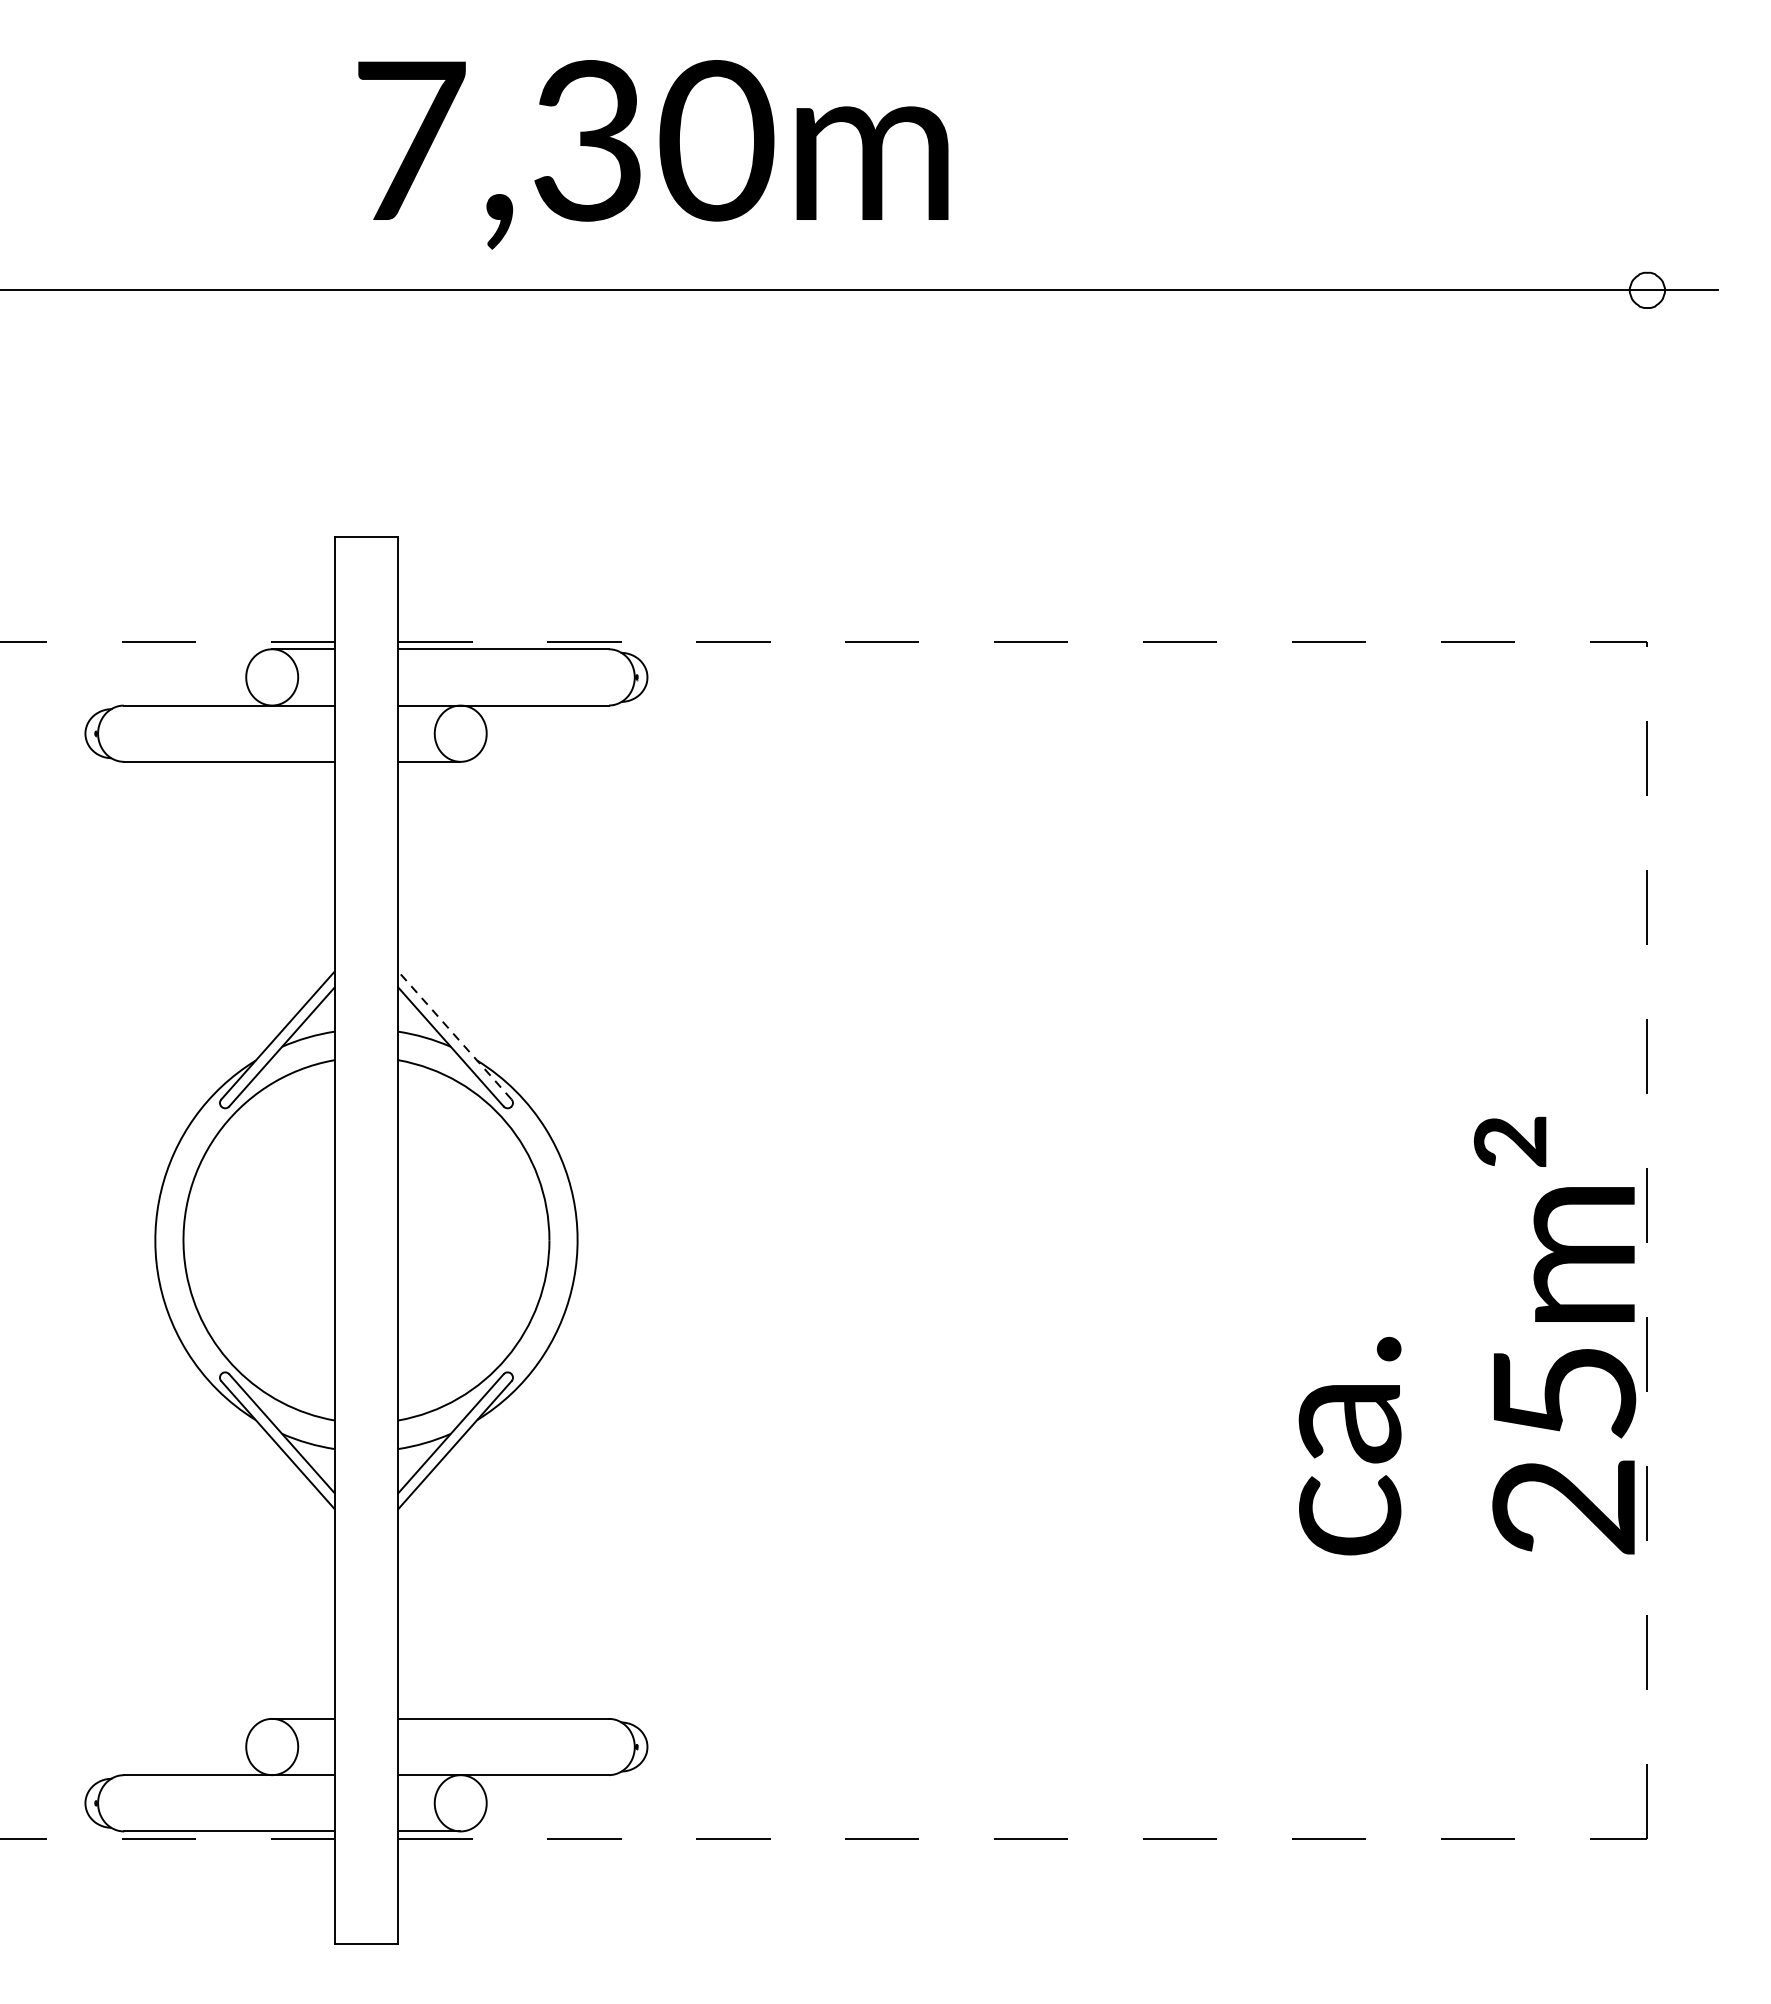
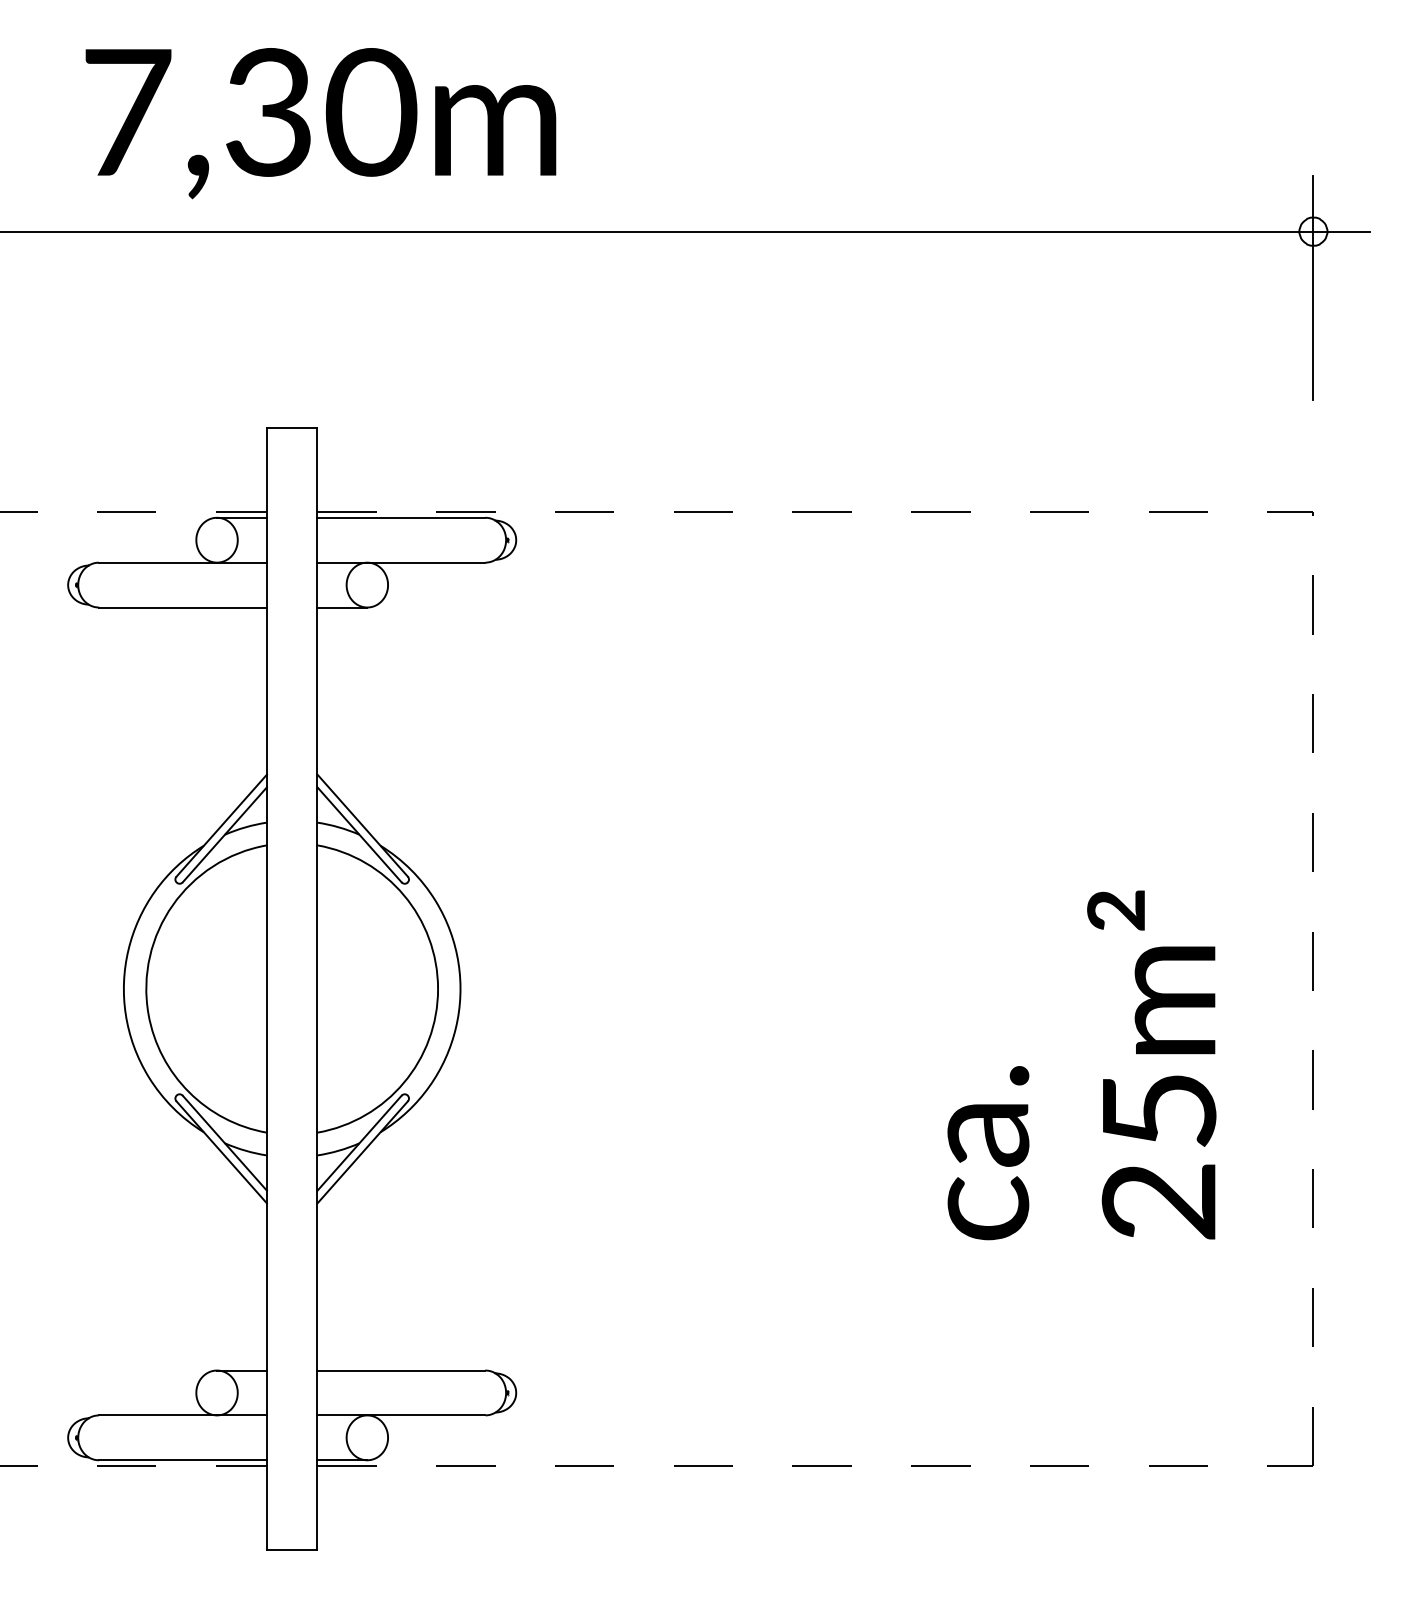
text: (652, 154) -> (320, 123), moved
line: (1647, 360) -> (1313, 287), added
line: (454, 1035) -> (362, 825), dashed -> solid
text: (1466, 1336) -> (1081, 1065), moved

